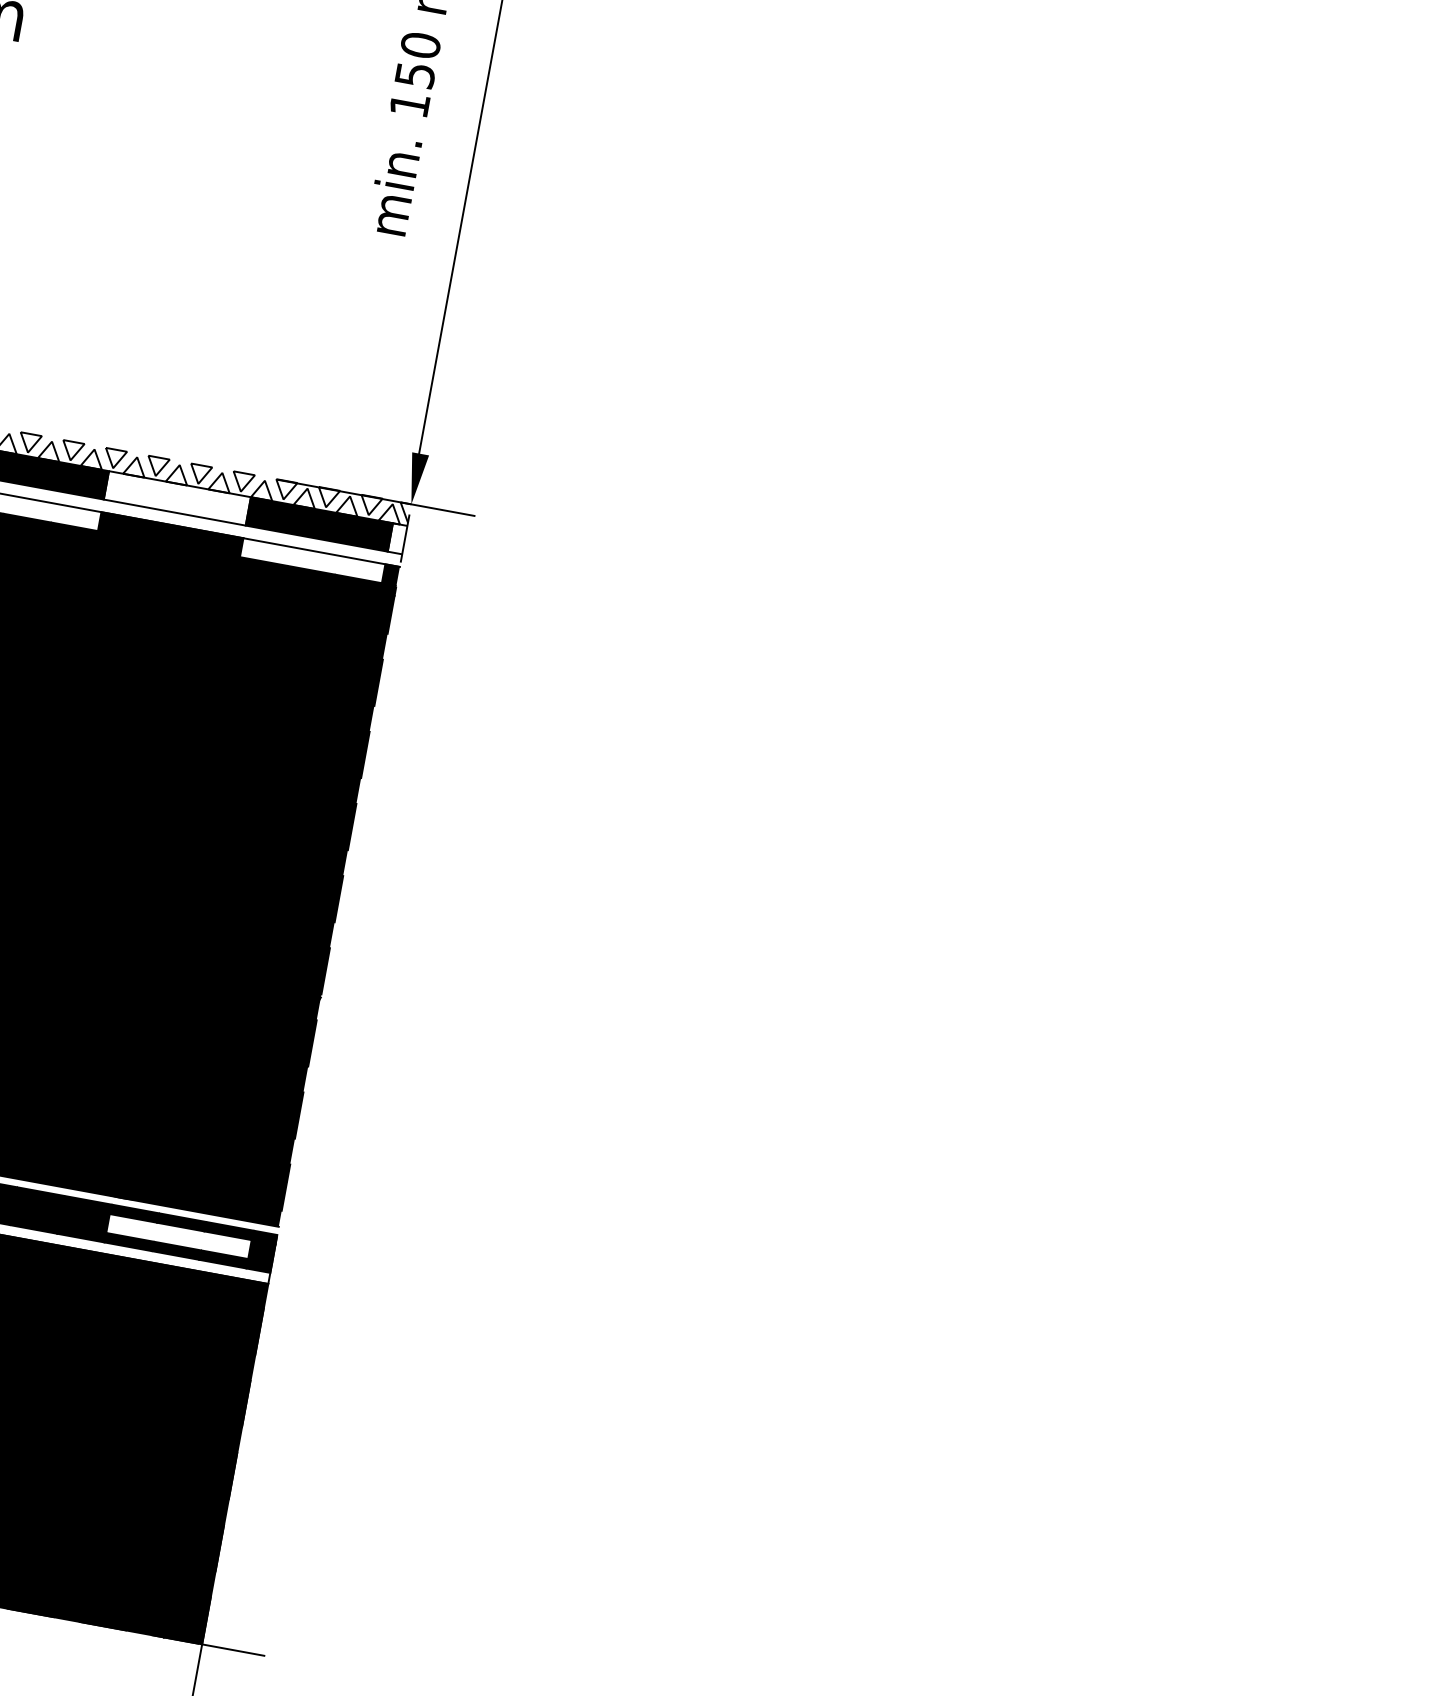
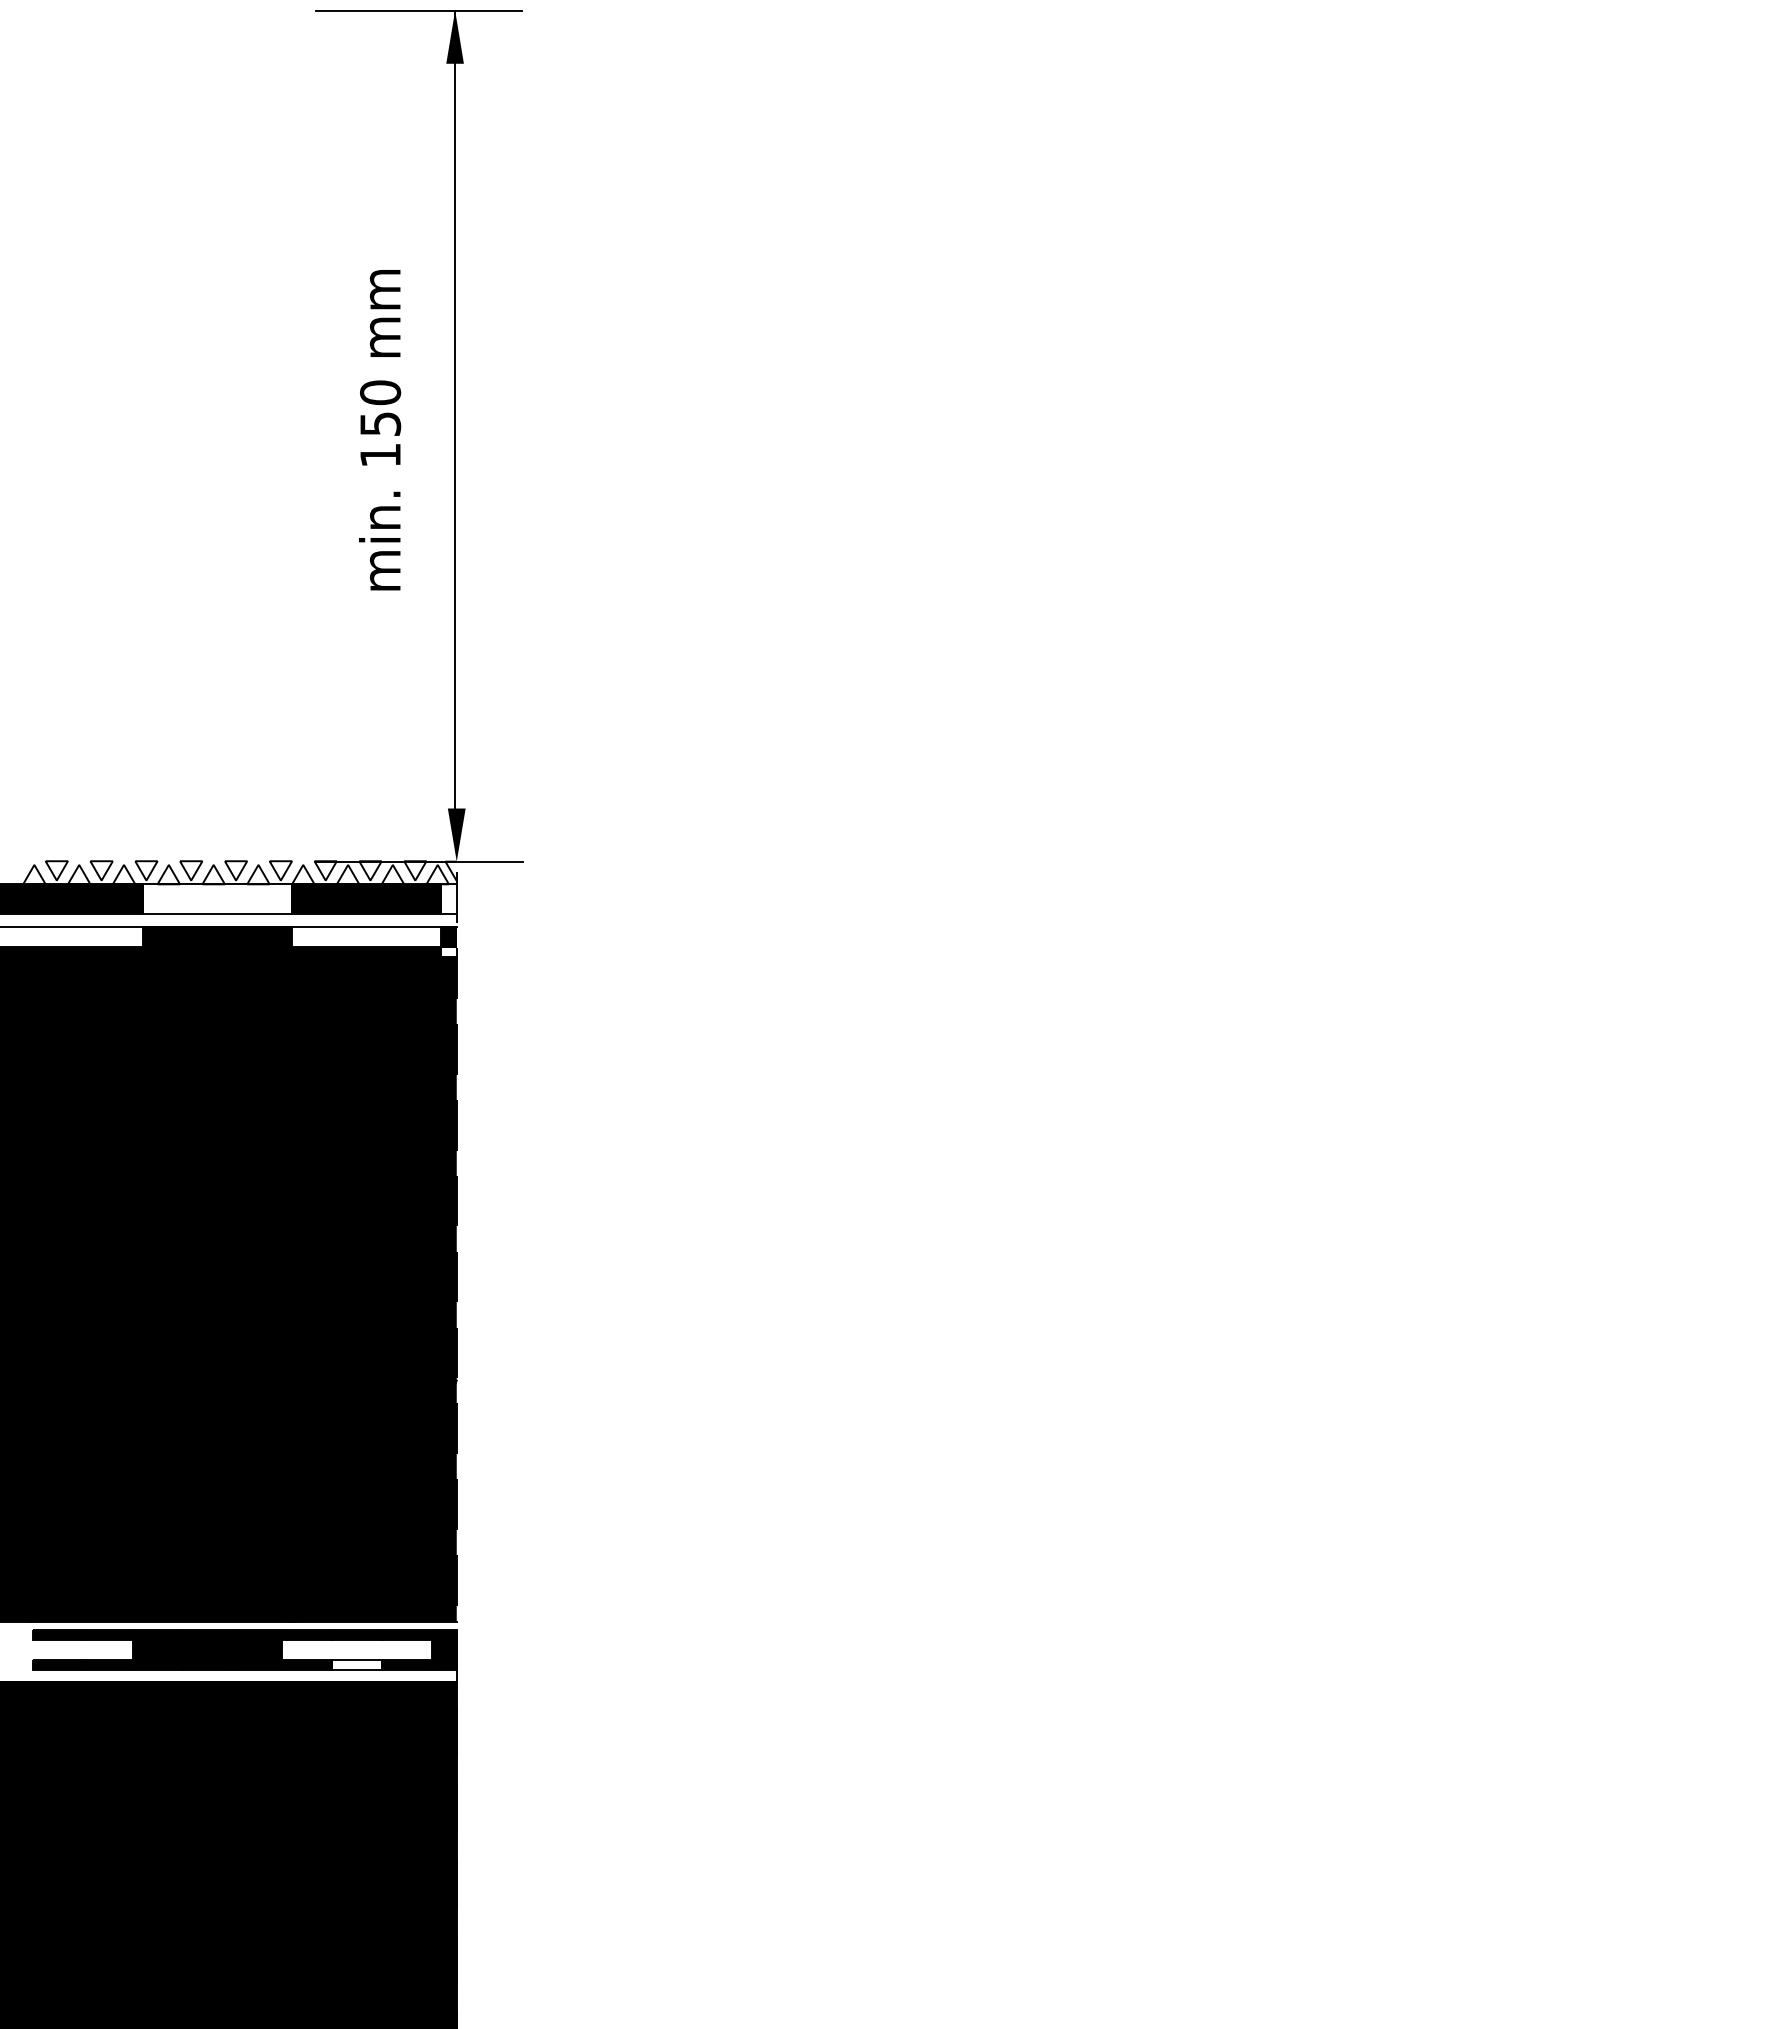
fill: (387, 589) -> (448, 952), removed
fill: (175, 1250) -> (356, 1665), removed

